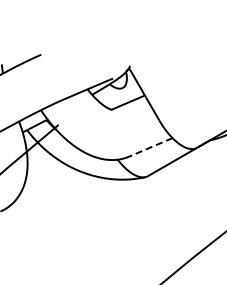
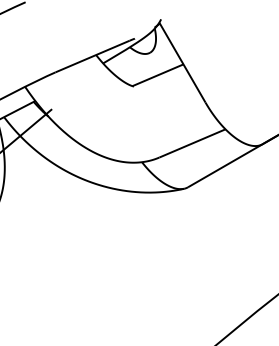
line: (150, 147) -> (191, 143), dashed -> solid

